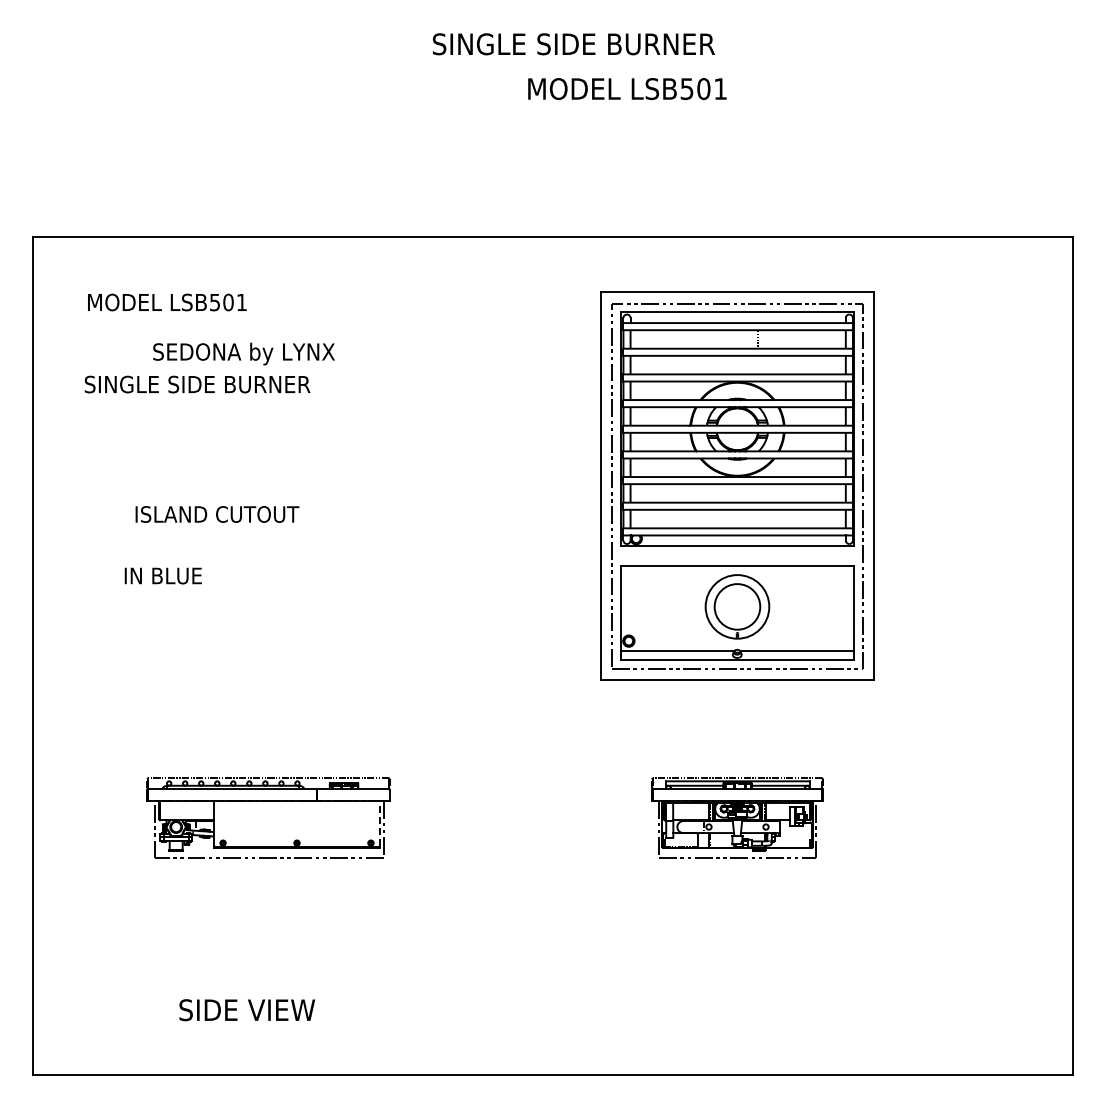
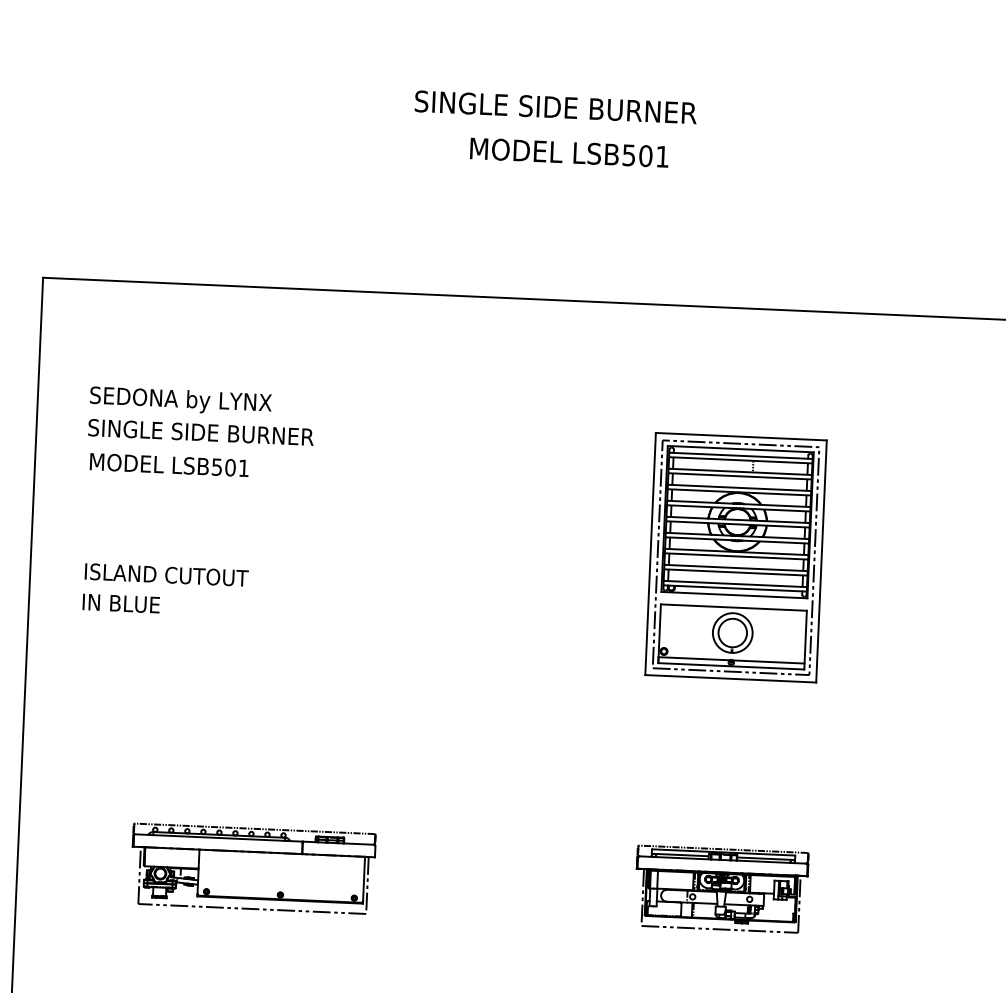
text: (573, 44) -> (555, 107), moved
text: (627, 89) -> (569, 153), moved
text: (167, 302) -> (169, 465), moved
text: (243, 353) -> (180, 400), moved
part: (737, 486) -> (736, 557), size x0.62
text: (217, 514) -> (166, 575), moved
text: (162, 575) -> (120, 603), moved
line: (379, 823) -> (363, 878), dashed -> solid

